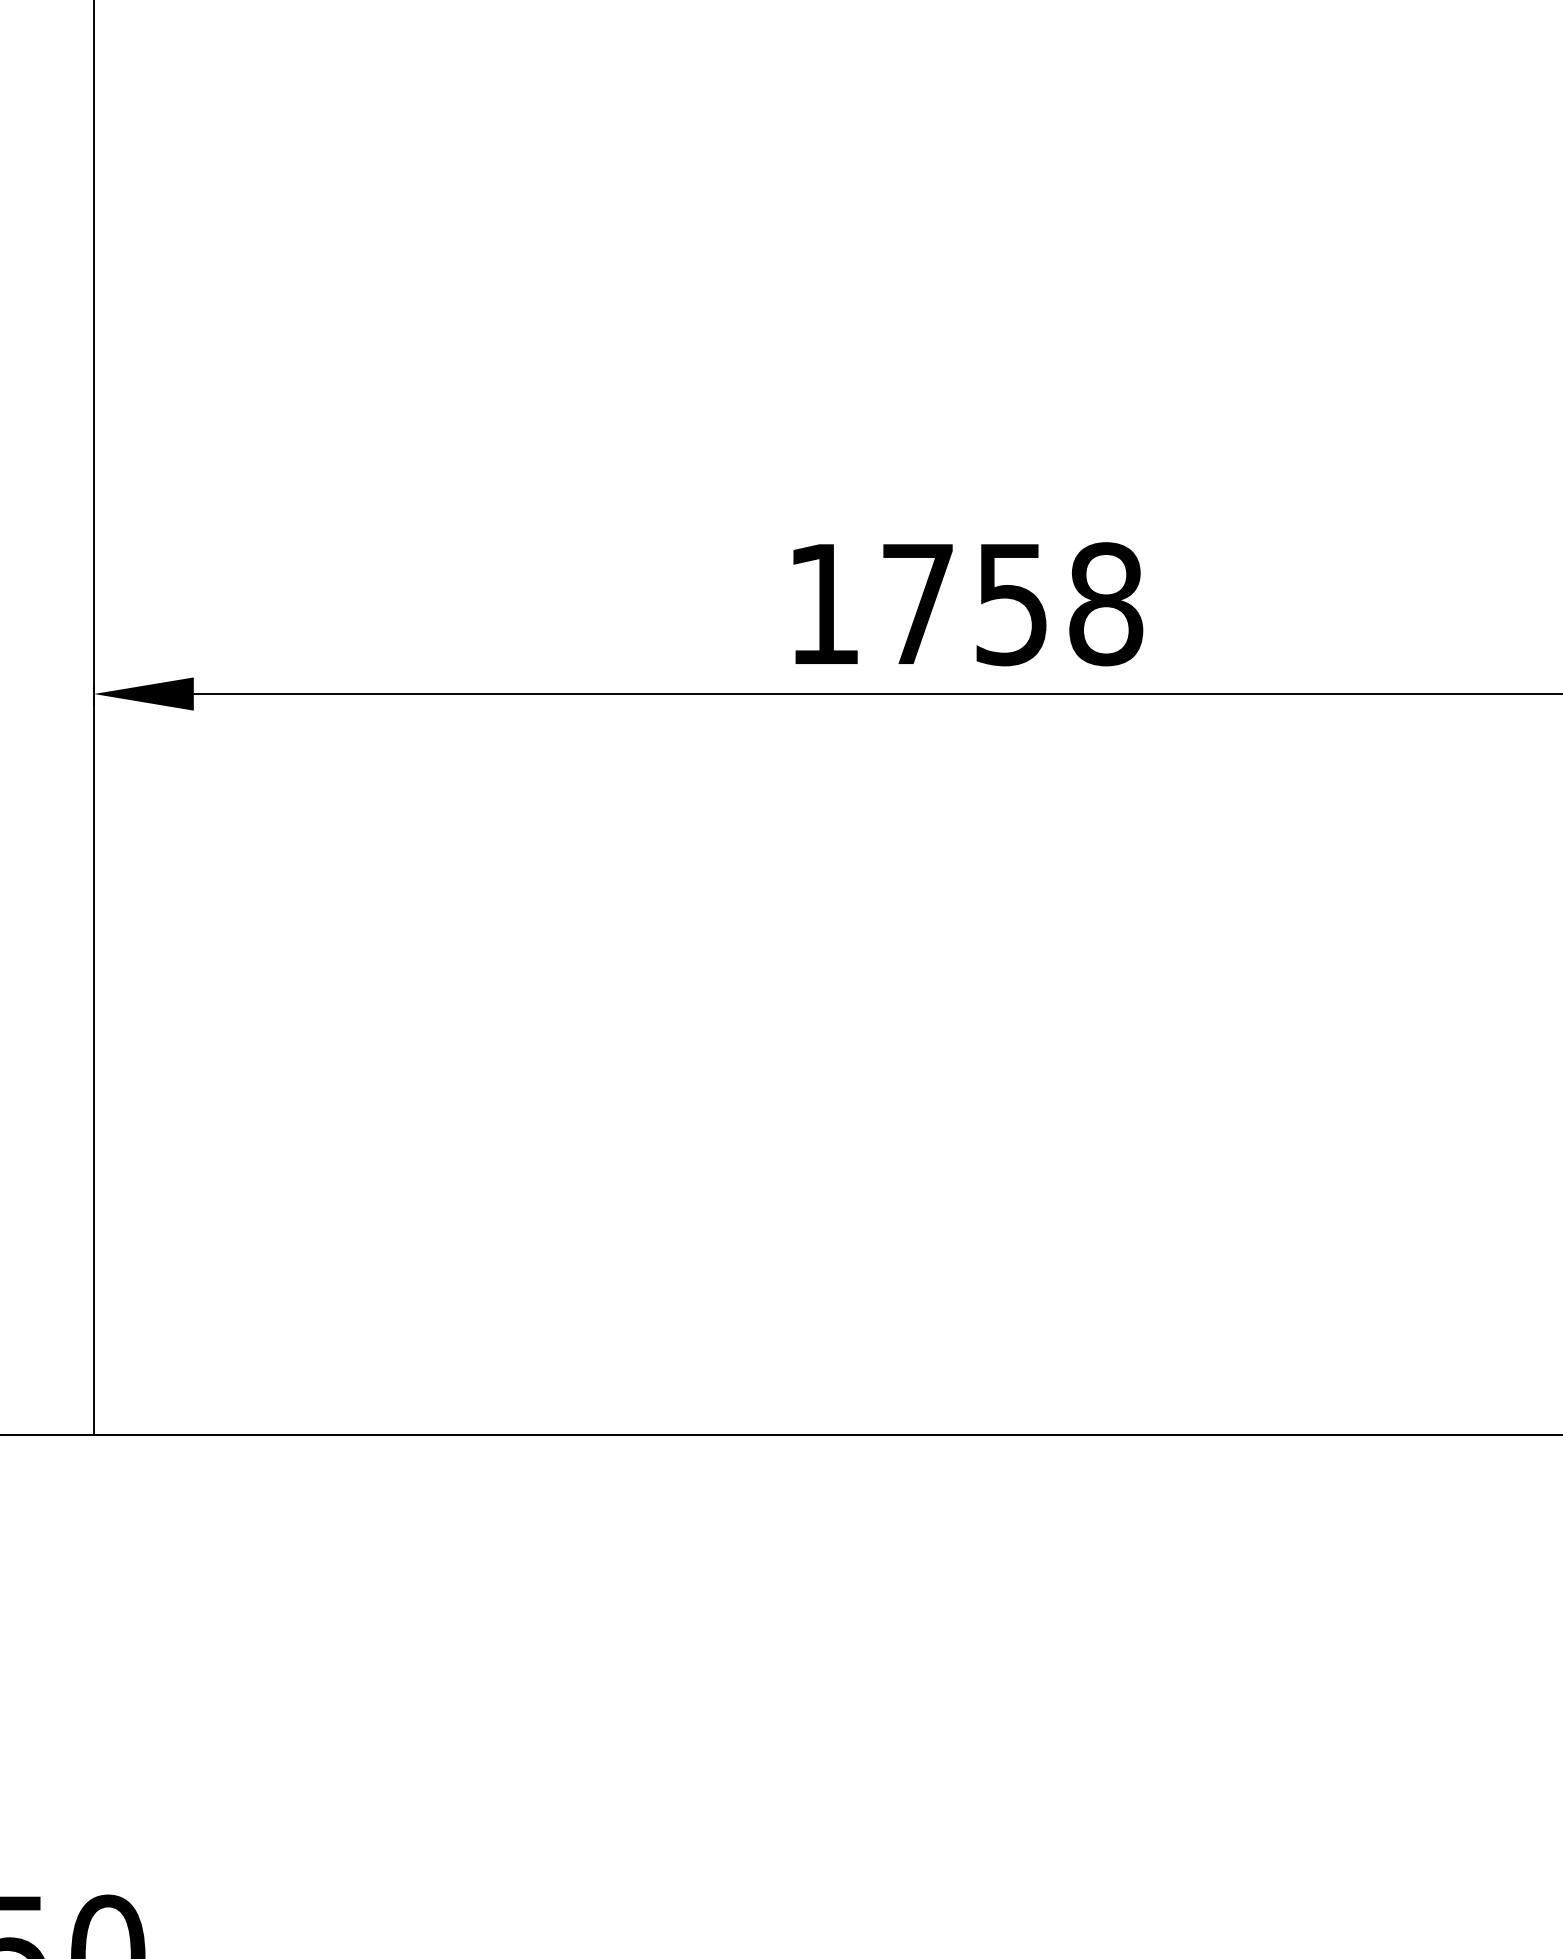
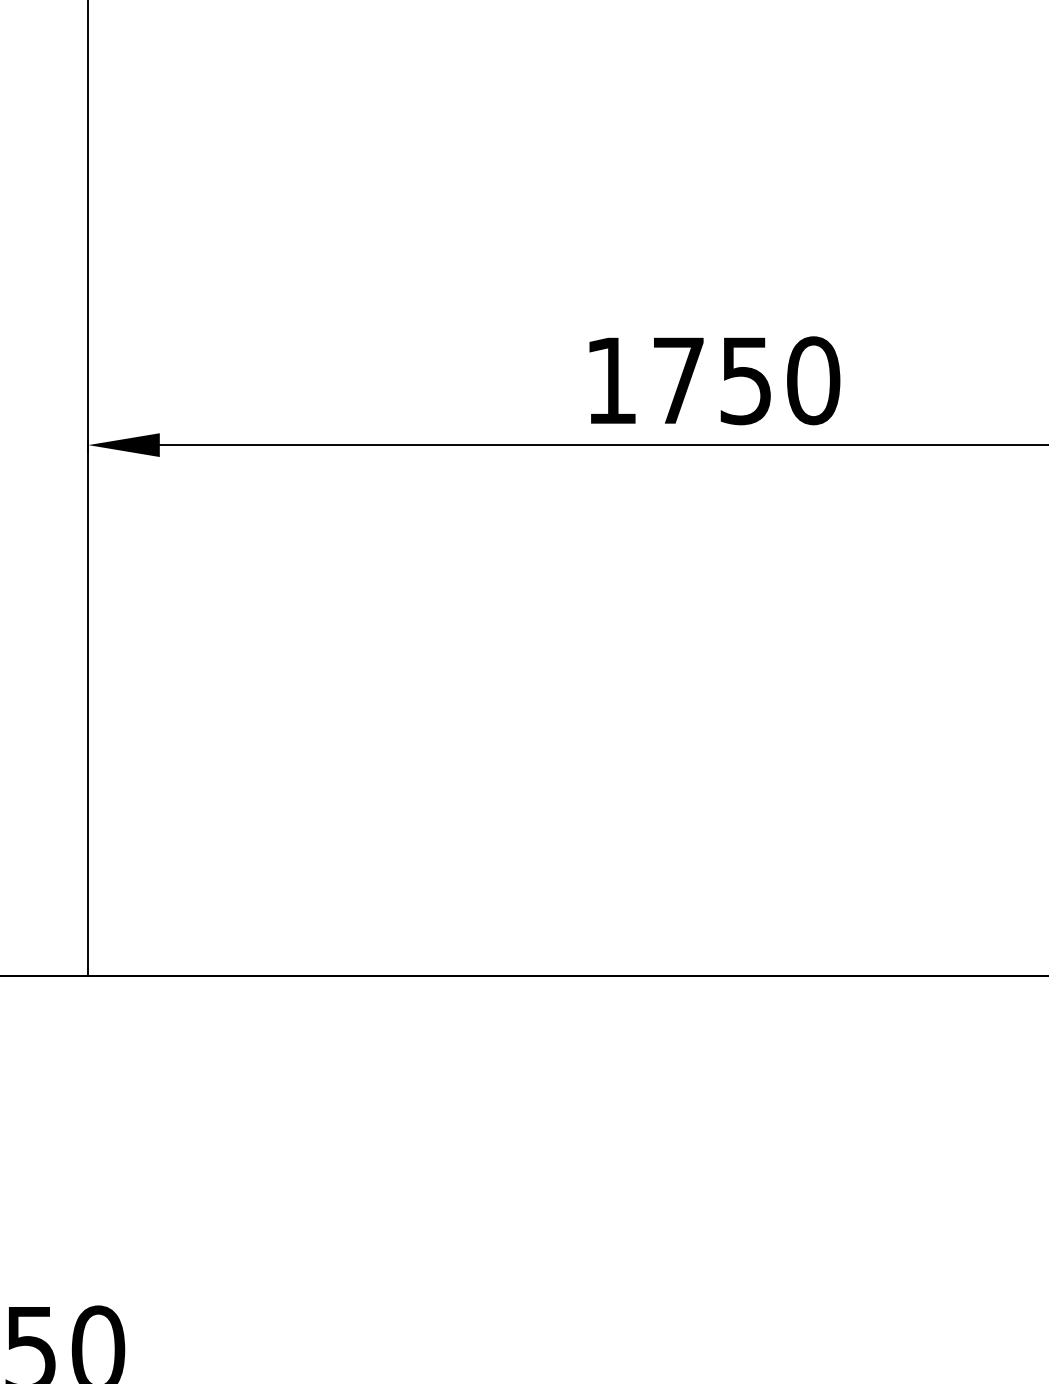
text: (1106, 604) -> (813, 380), 1758 -> 1750

